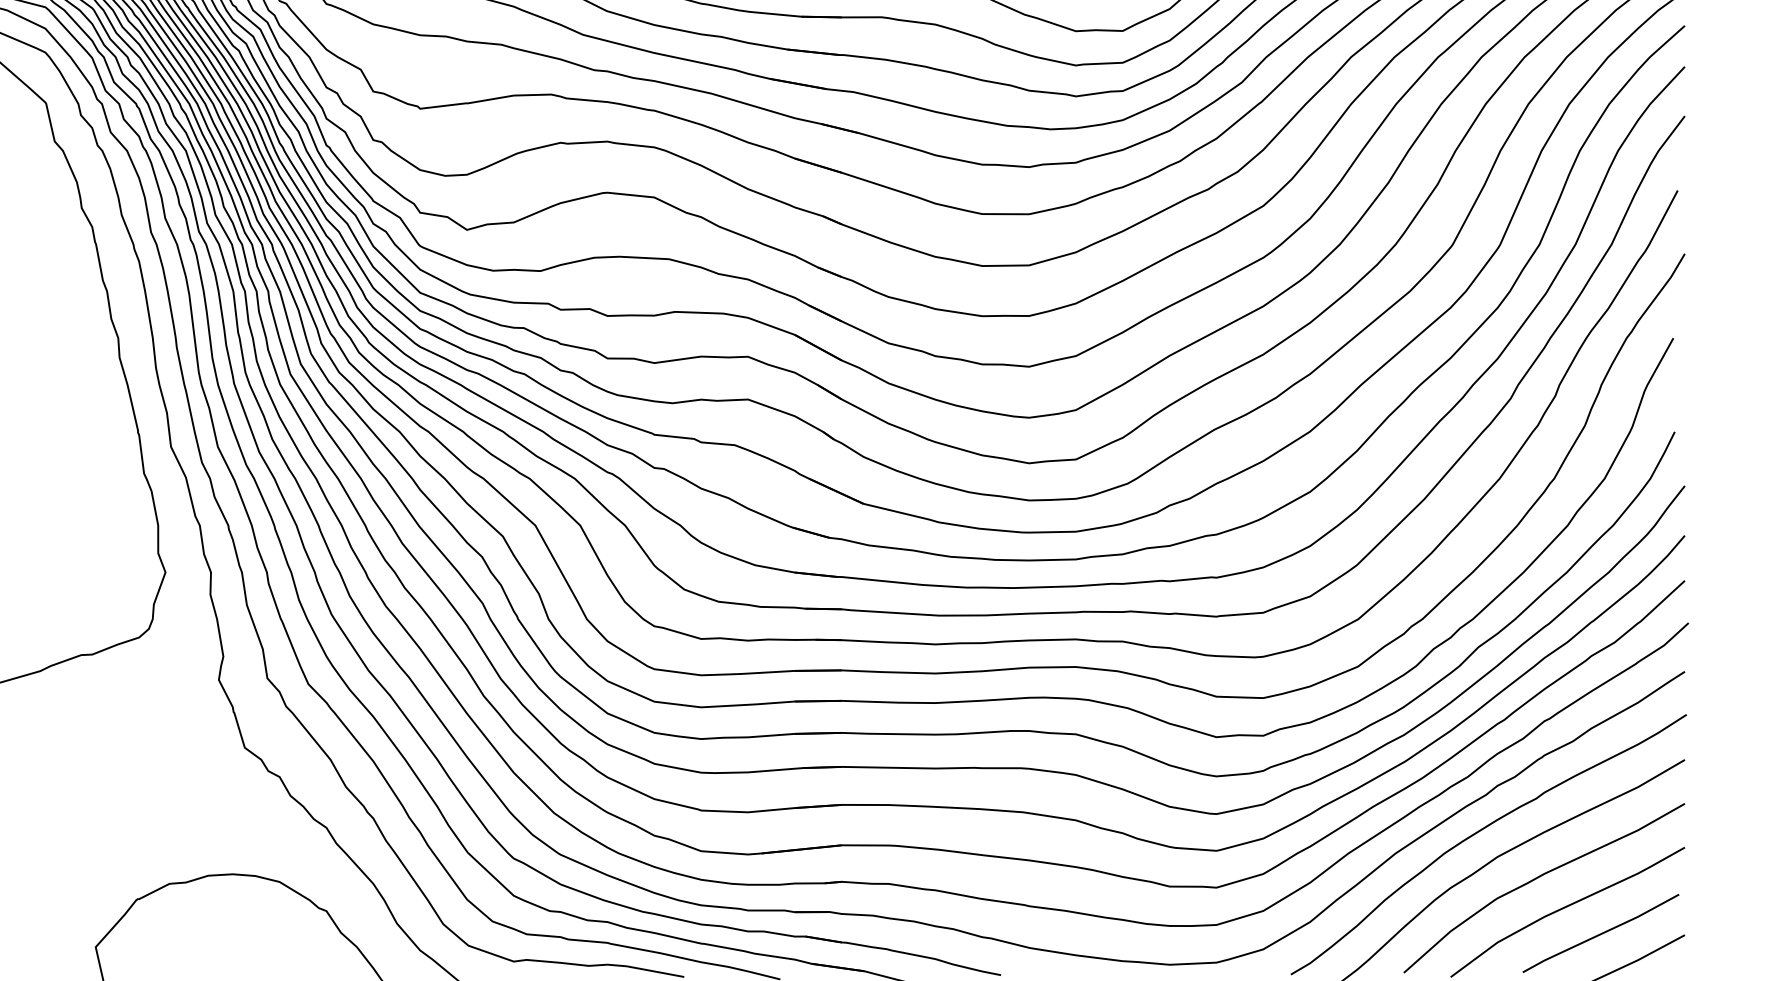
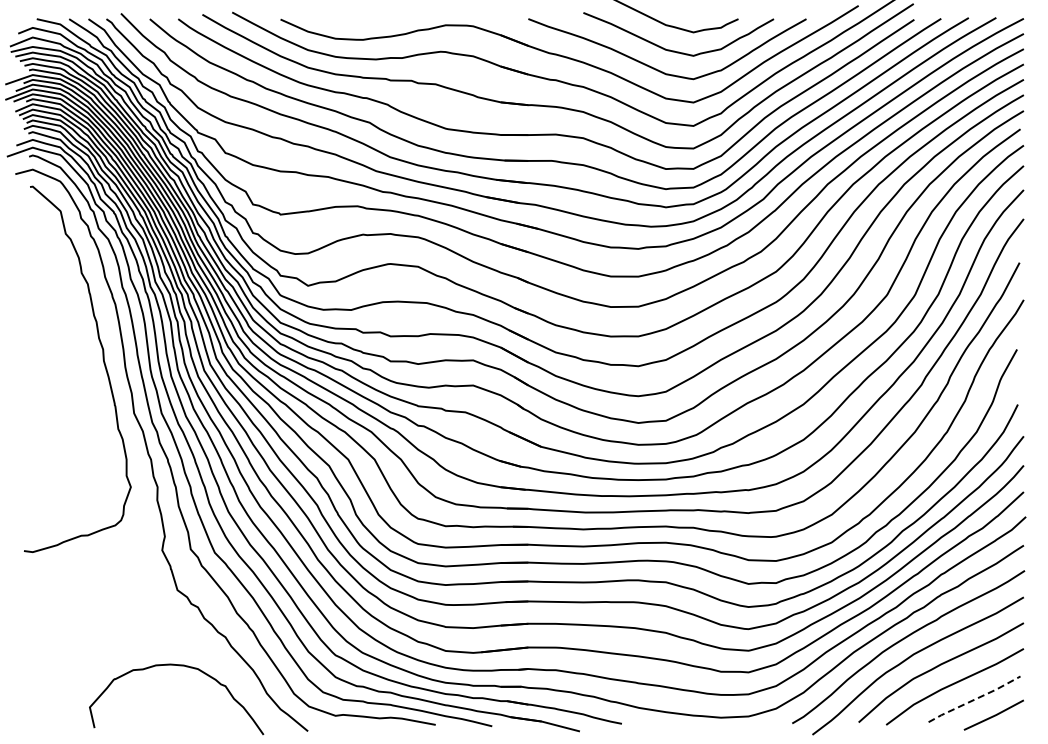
line: (1600, 933) -> (974, 699), solid -> dashed

